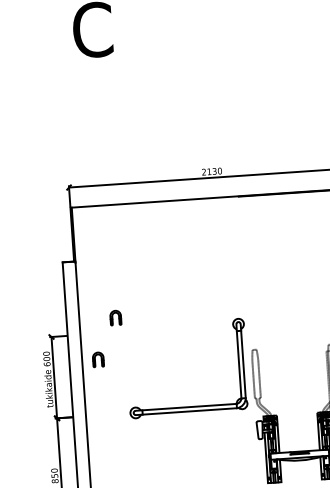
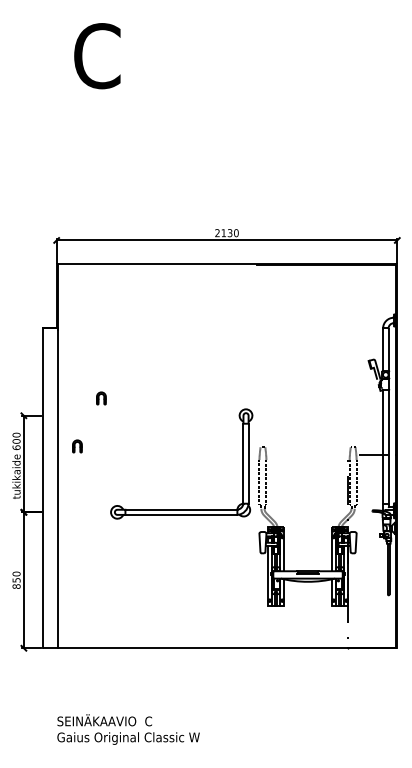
part: (115, 318) -> (101, 398), size x0.71
part: (98, 359) -> (77, 446), size x0.71

